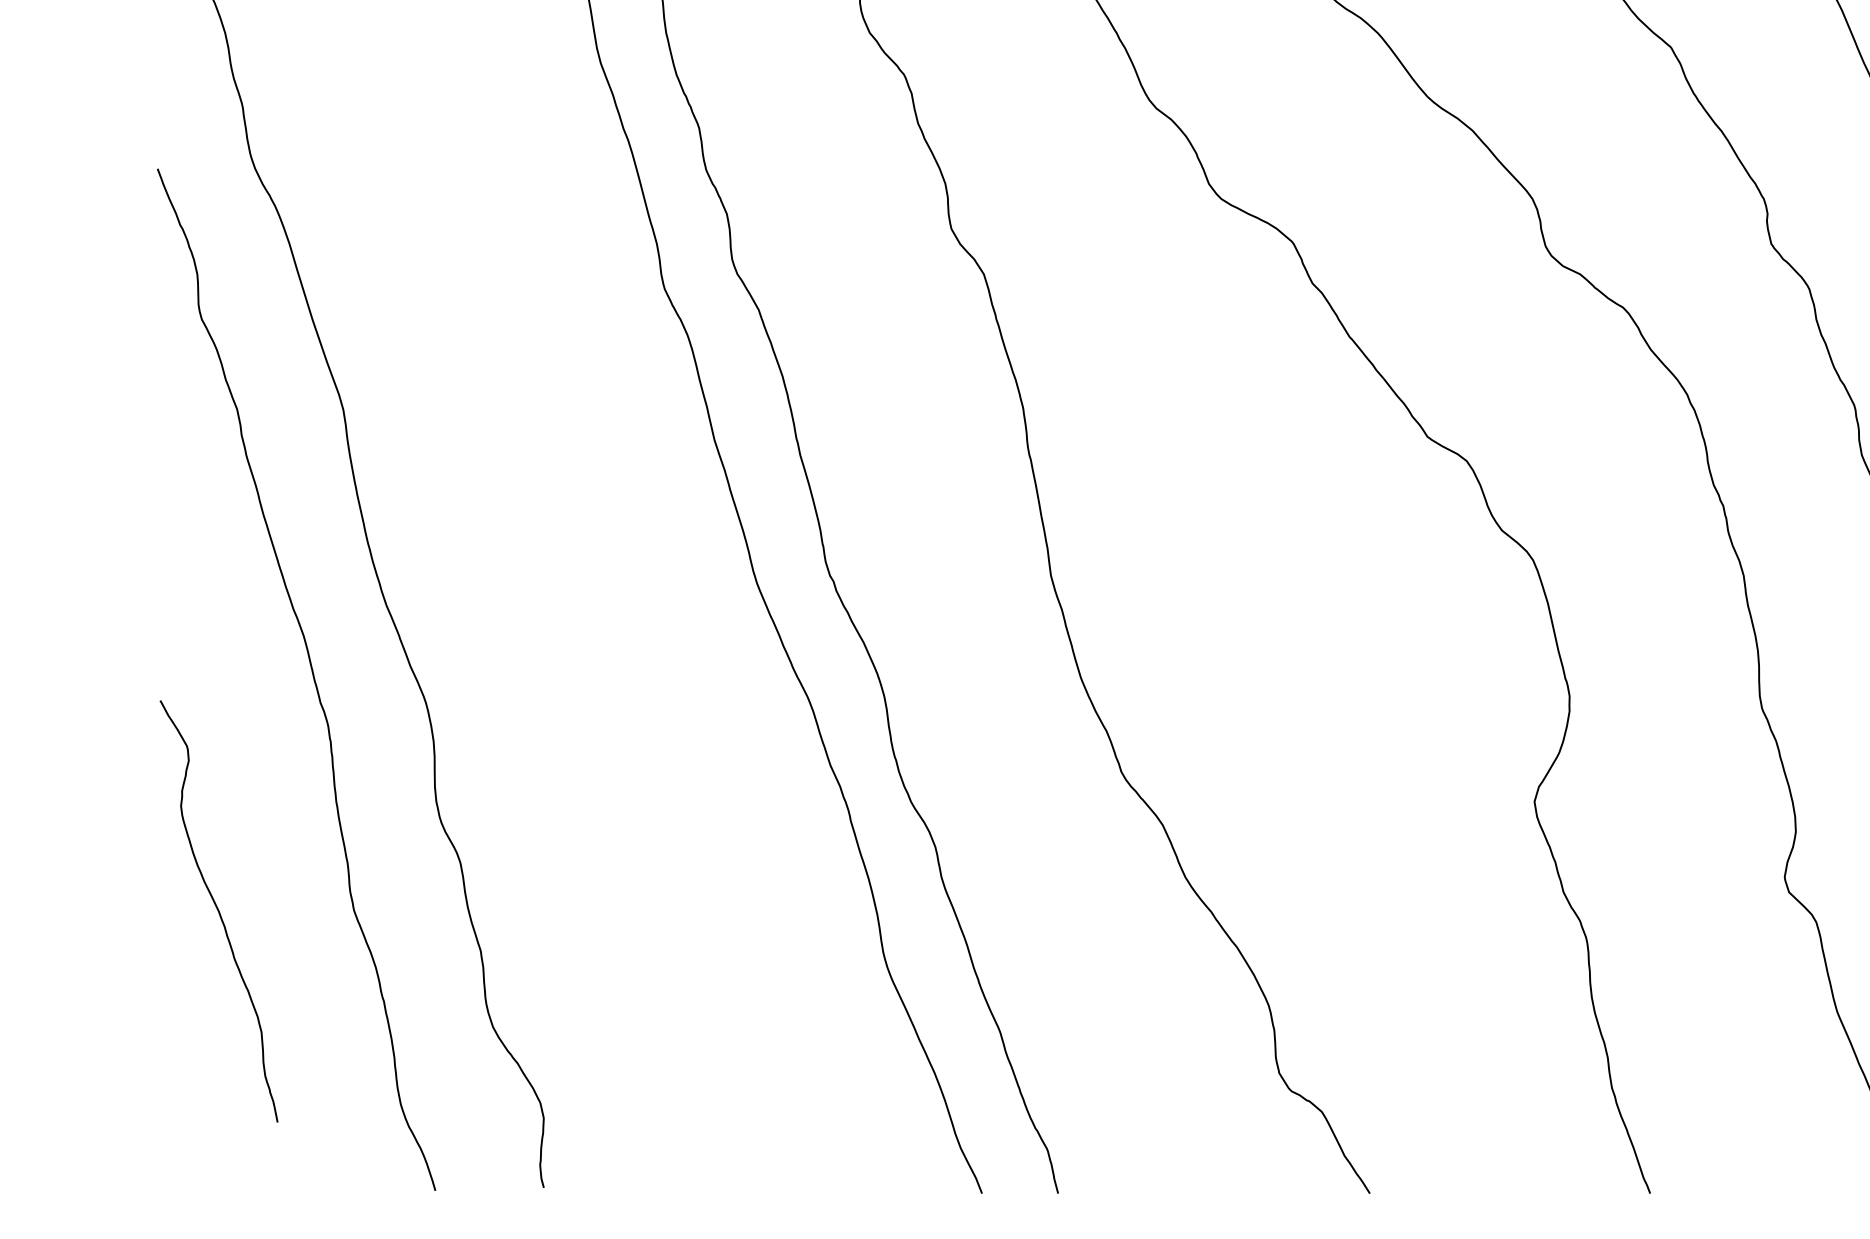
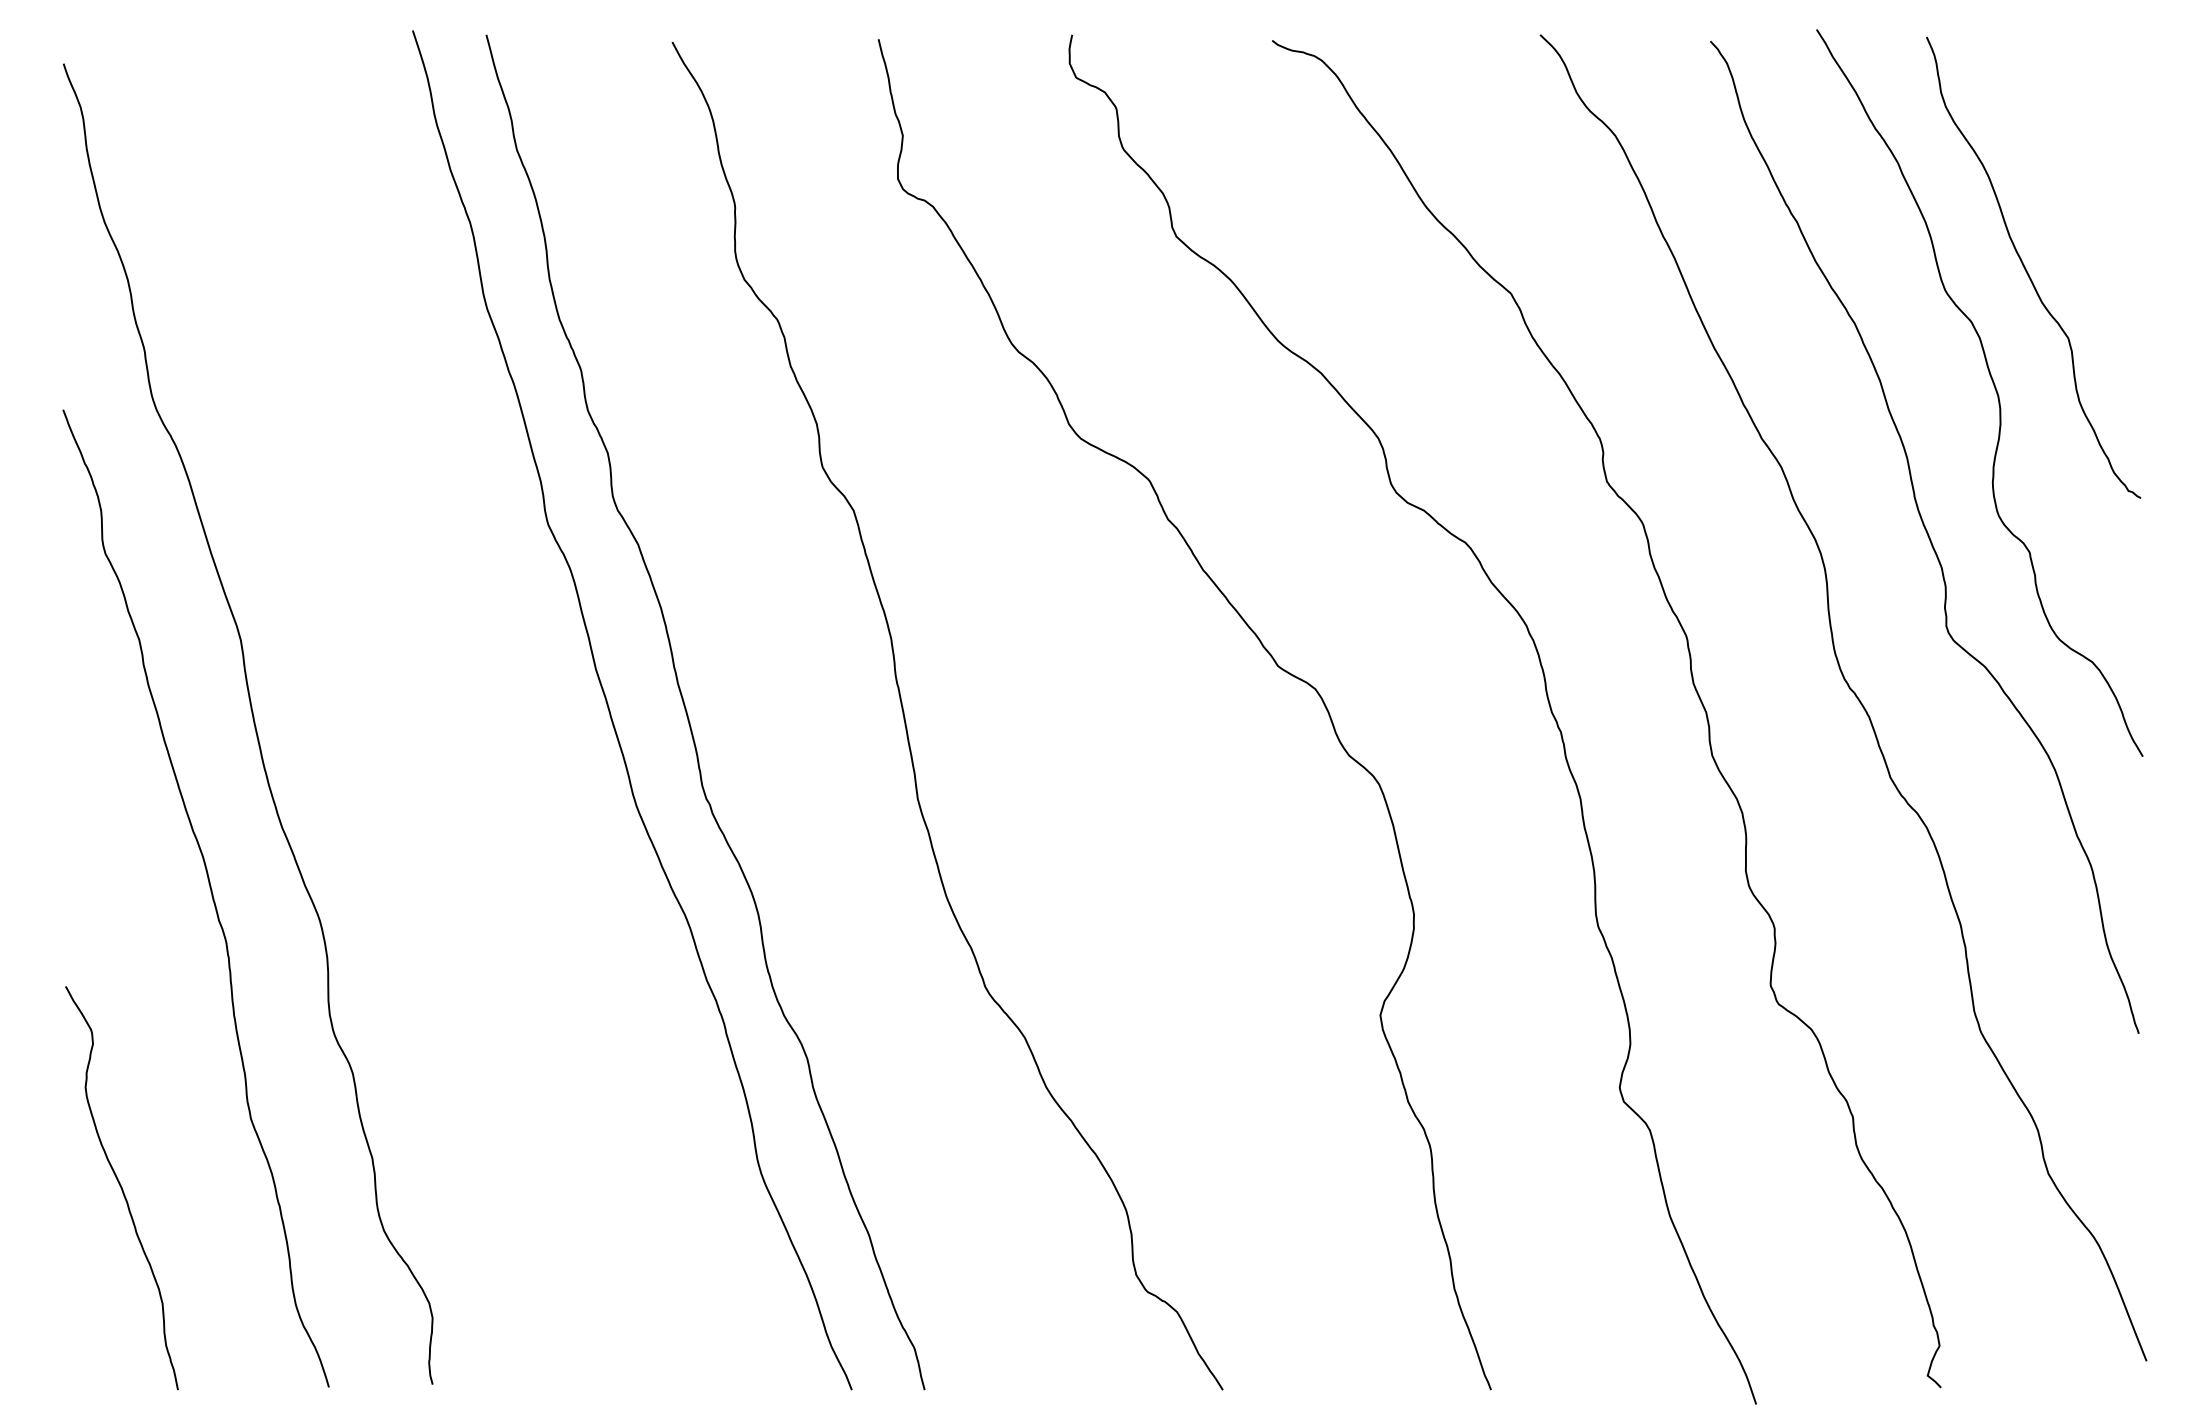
curve: (218, 911) -> (121, 1188), moved

